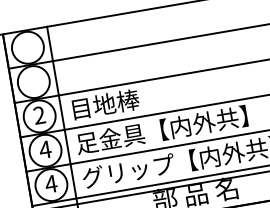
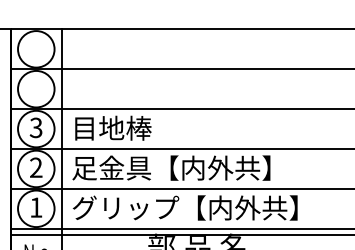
text: (38, 116) -> (35, 128), 2 -> 3
text: (44, 149) -> (35, 167), 4 -> 2
text: (50, 184) -> (35, 207), 4 -> 1

